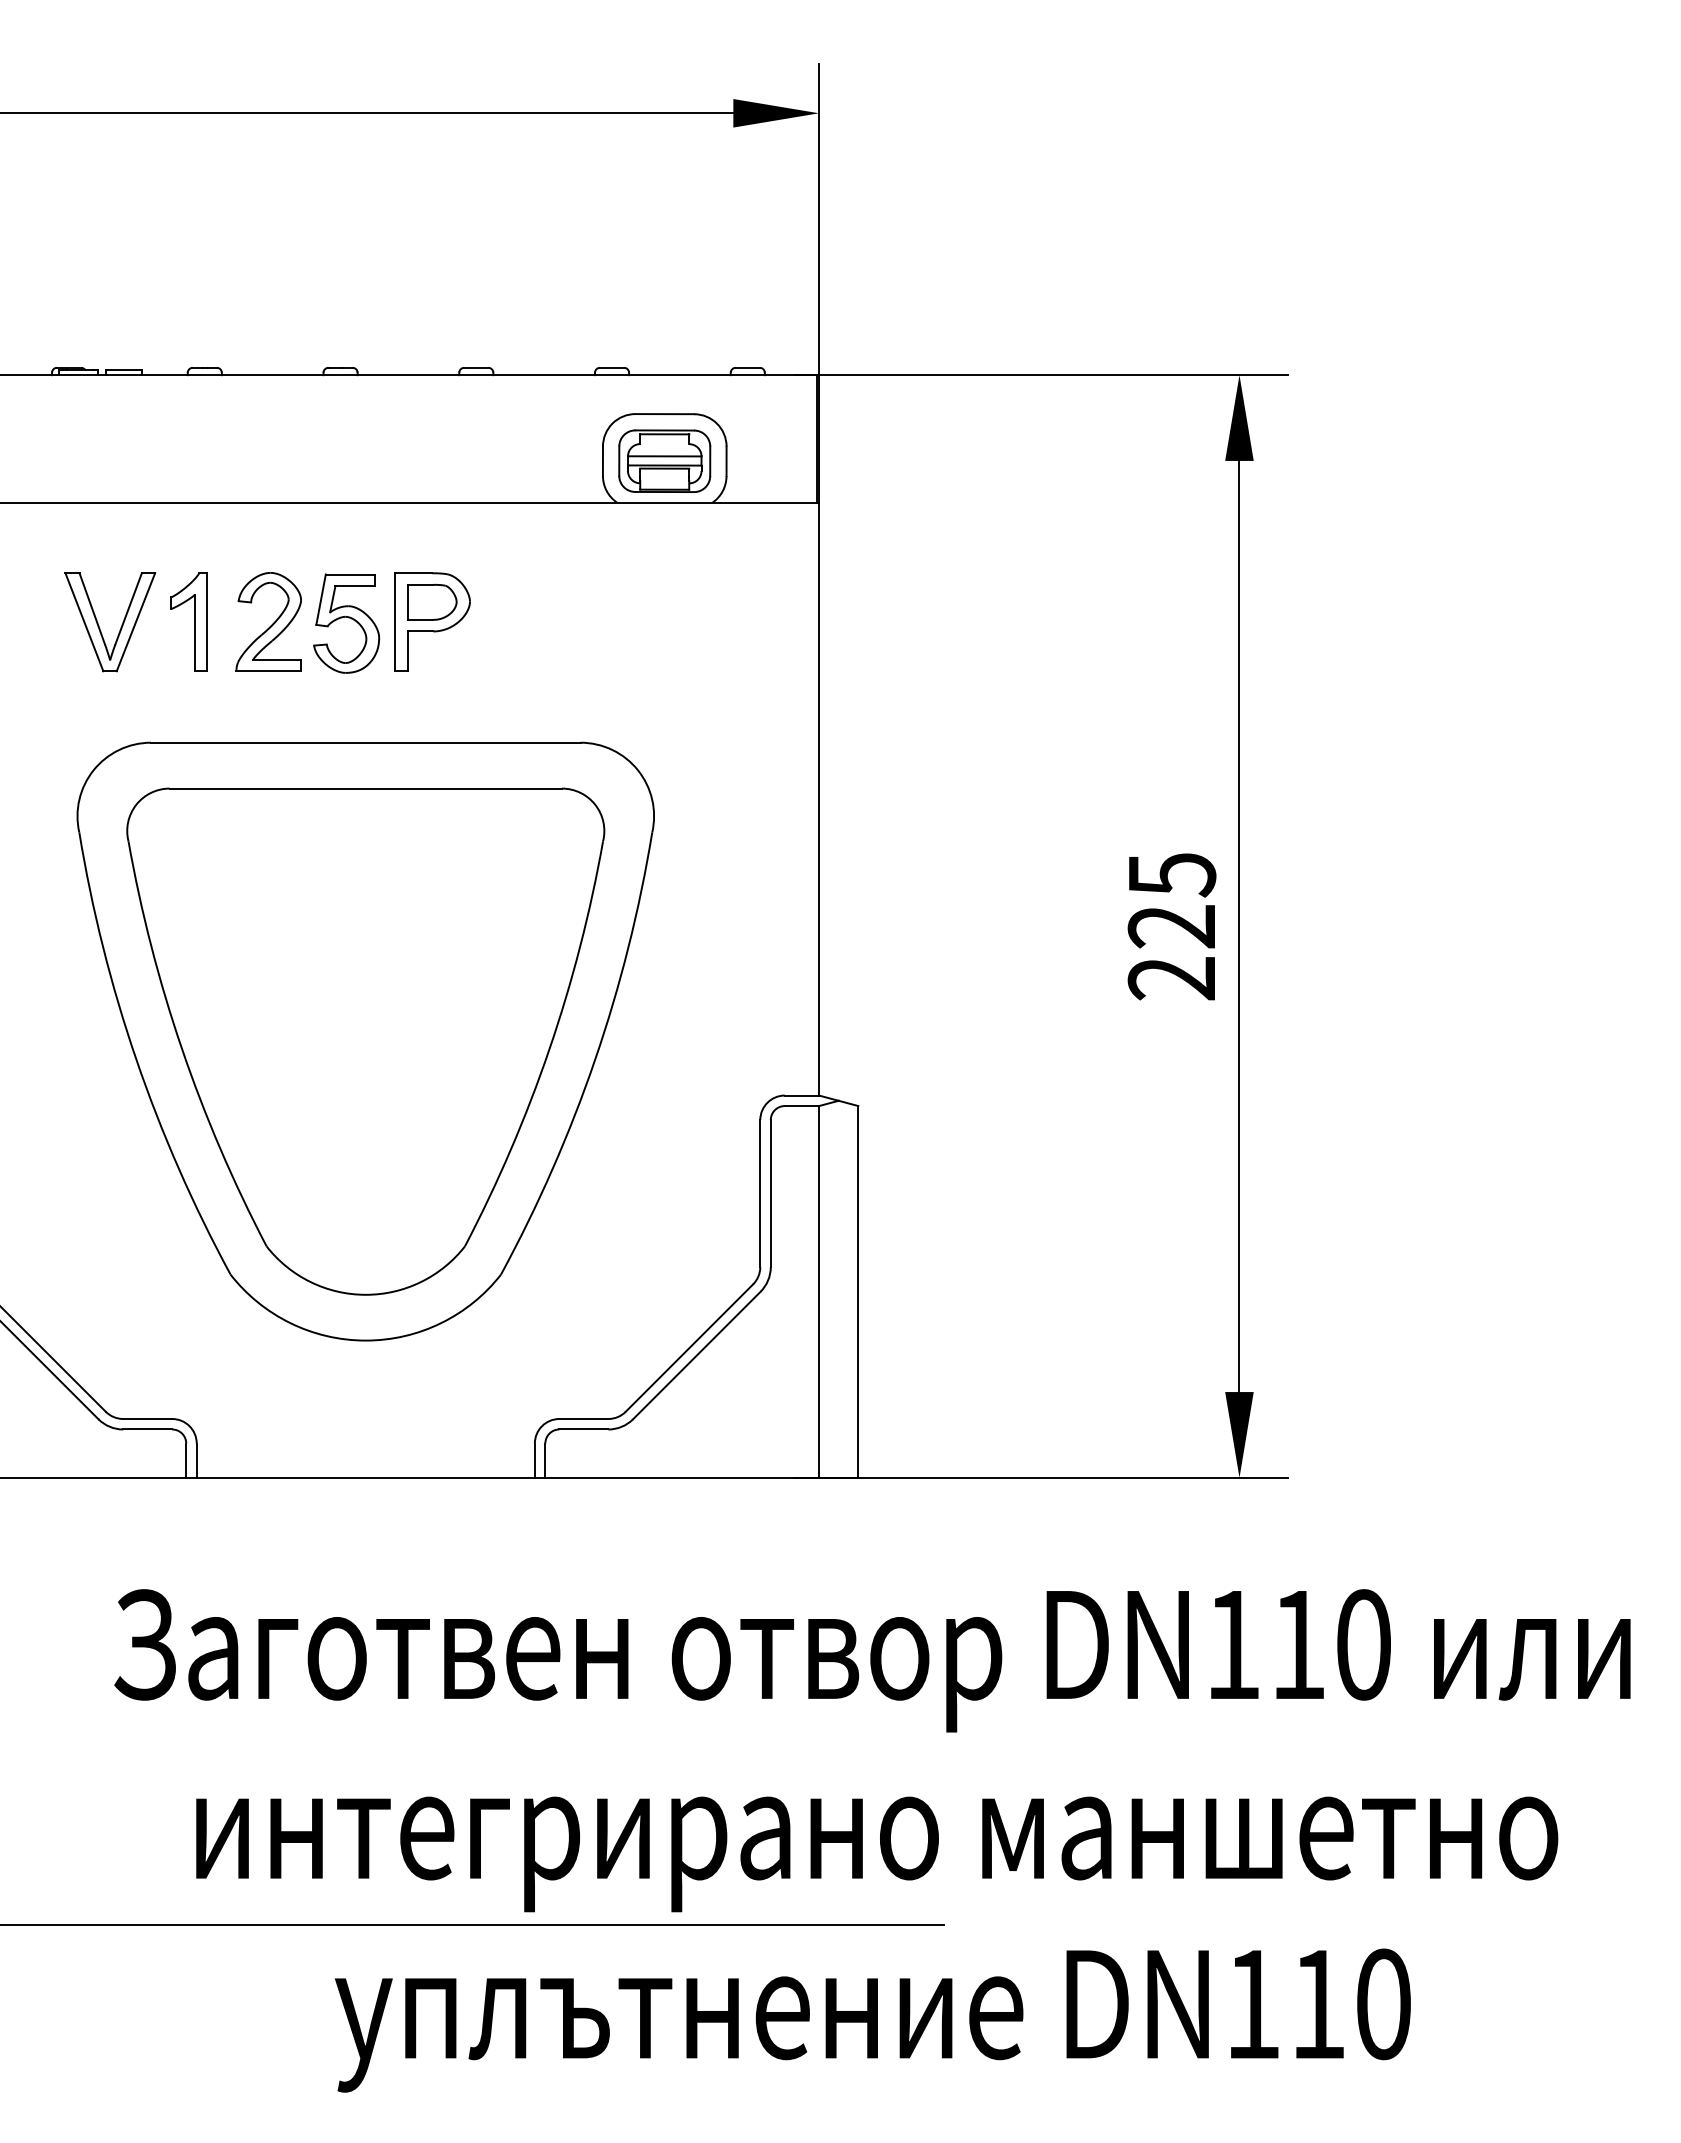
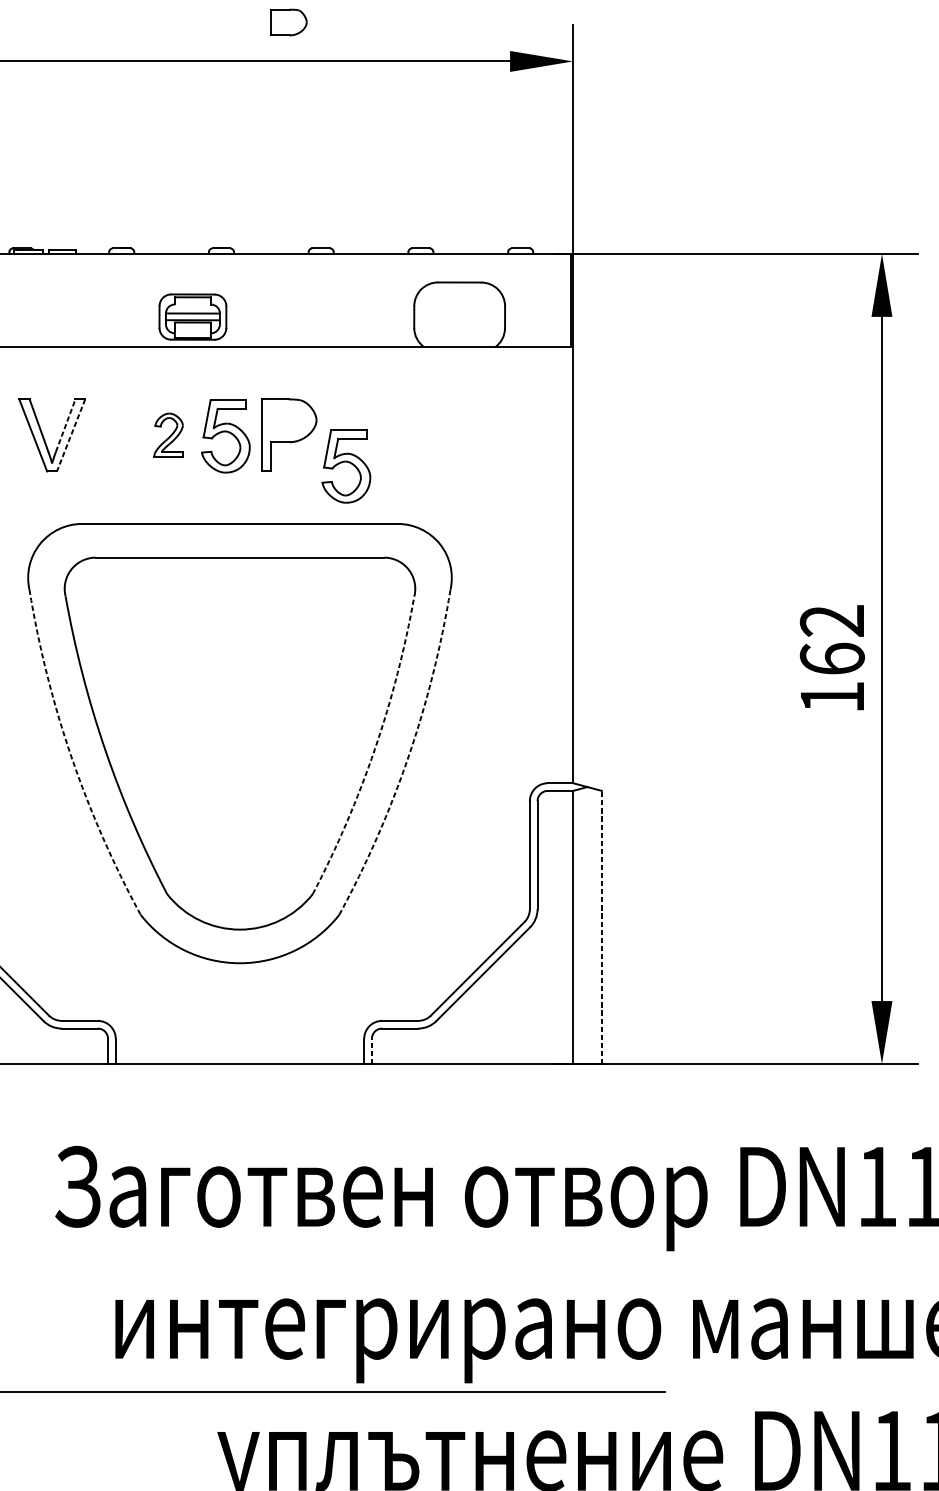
part: (664, 460) -> (192, 316), moved
part: (432, 602) -> (289, 22), moved
line: (128, 608) -> (65, 425), solid -> dashed
part: (188, 621) -> (109, 434), removed
part: (268, 621) -> (168, 434), size x0.6
line: (135, 622) -> (70, 435), solid -> dashed
part: (510, 664) -> (346, 466), added
text: (1171, 926) -> (832, 658), 225 -> 162
arc: (549, 1049) -> (374, 749), solid -> dashed
arc: (136, 1059) -> (71, 756), solid -> dashed
arc: (595, 1059) -> (408, 756), solid -> dashed
line: (858, 1291) -> (602, 927), solid -> dashed
line: (545, 1460) -> (372, 1051), solid -> dashed

